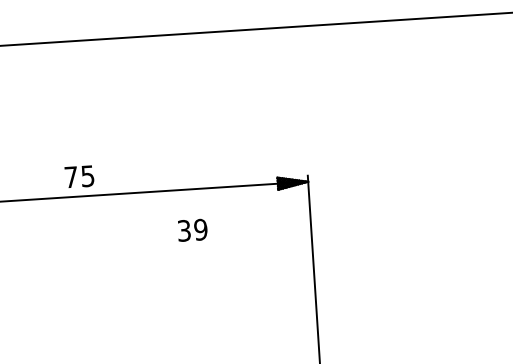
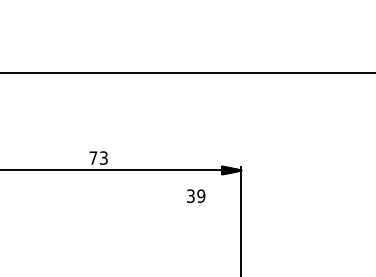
text: (87, 175) -> (103, 157), 75 -> 73
text: (193, 229) -> (196, 195), moved

